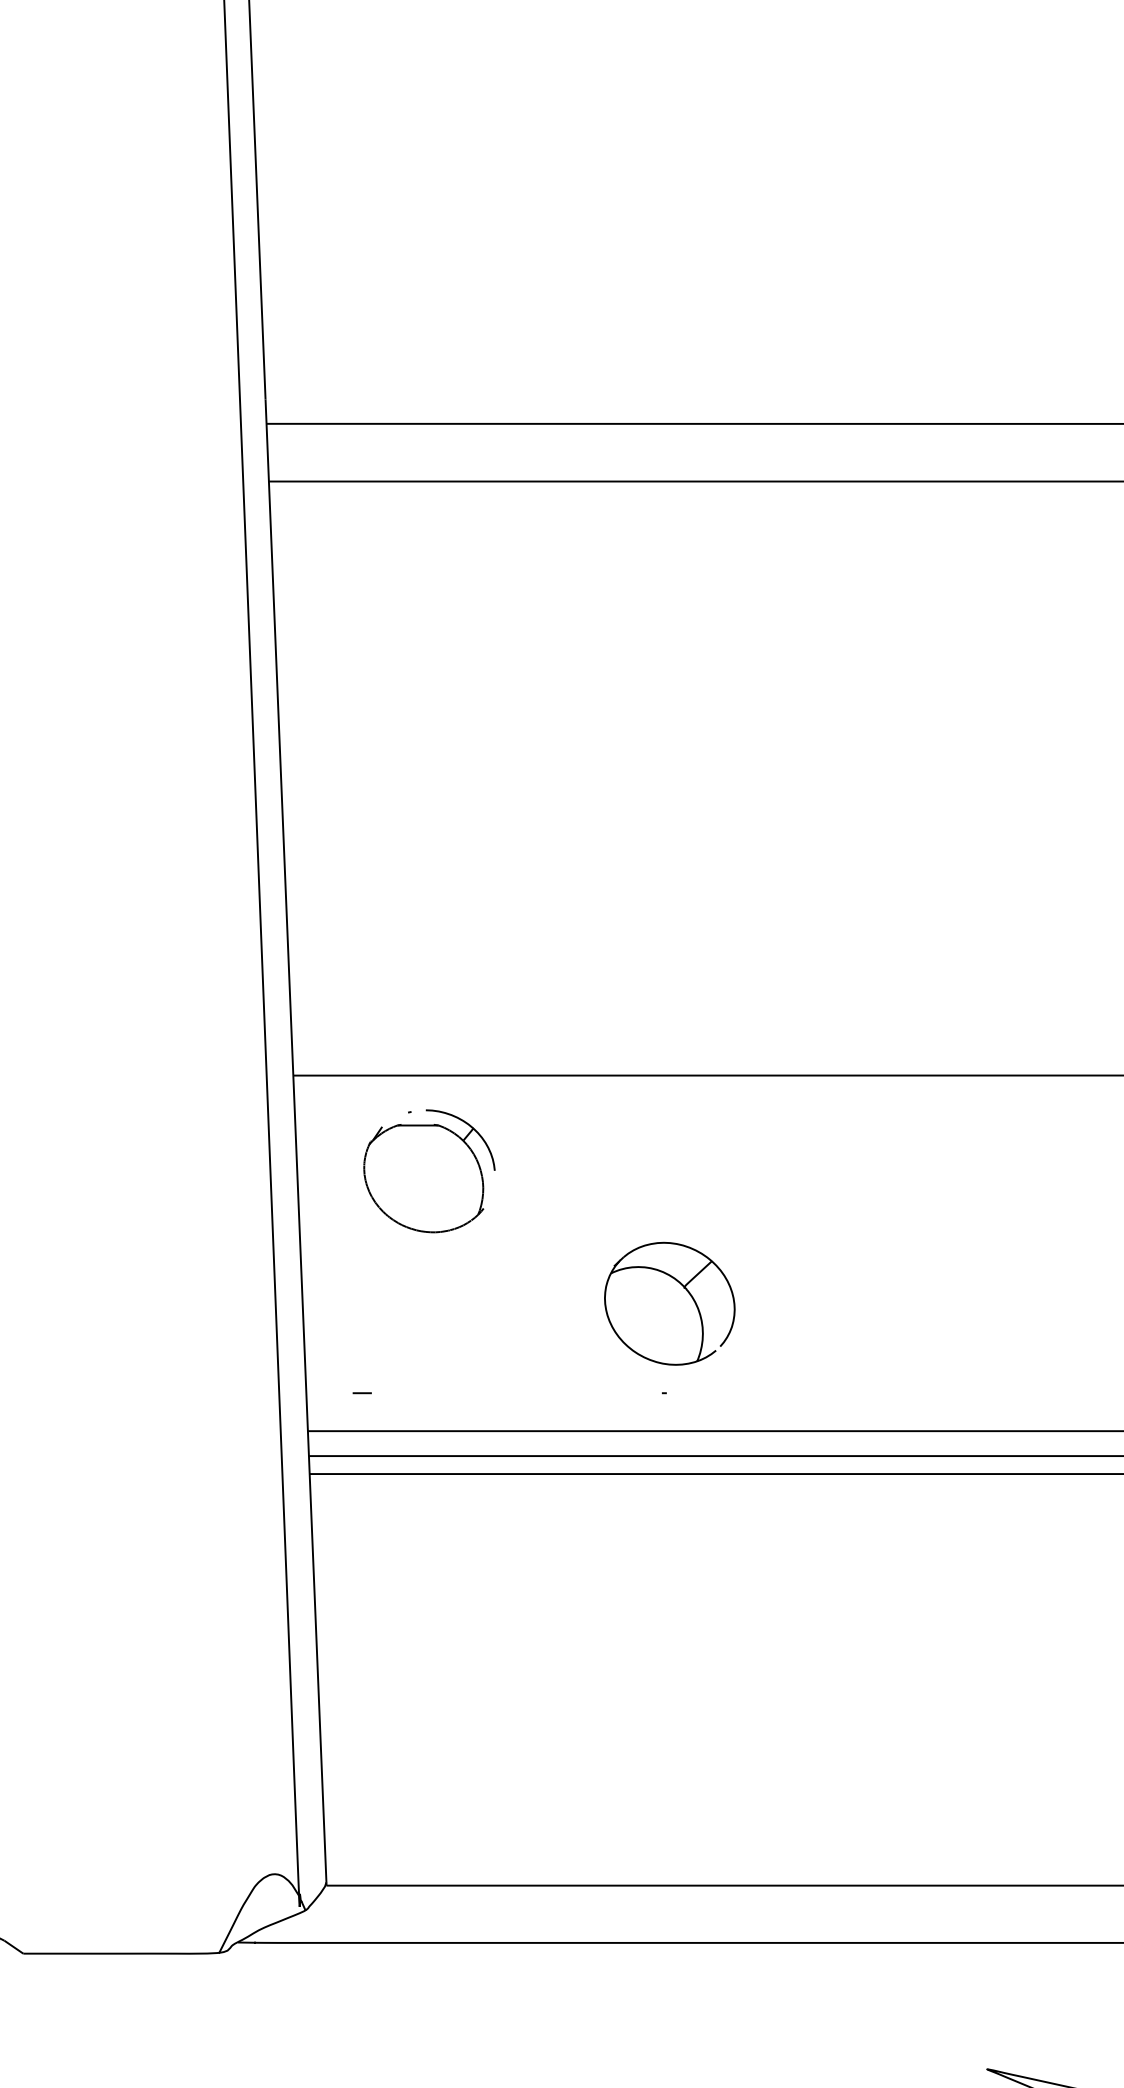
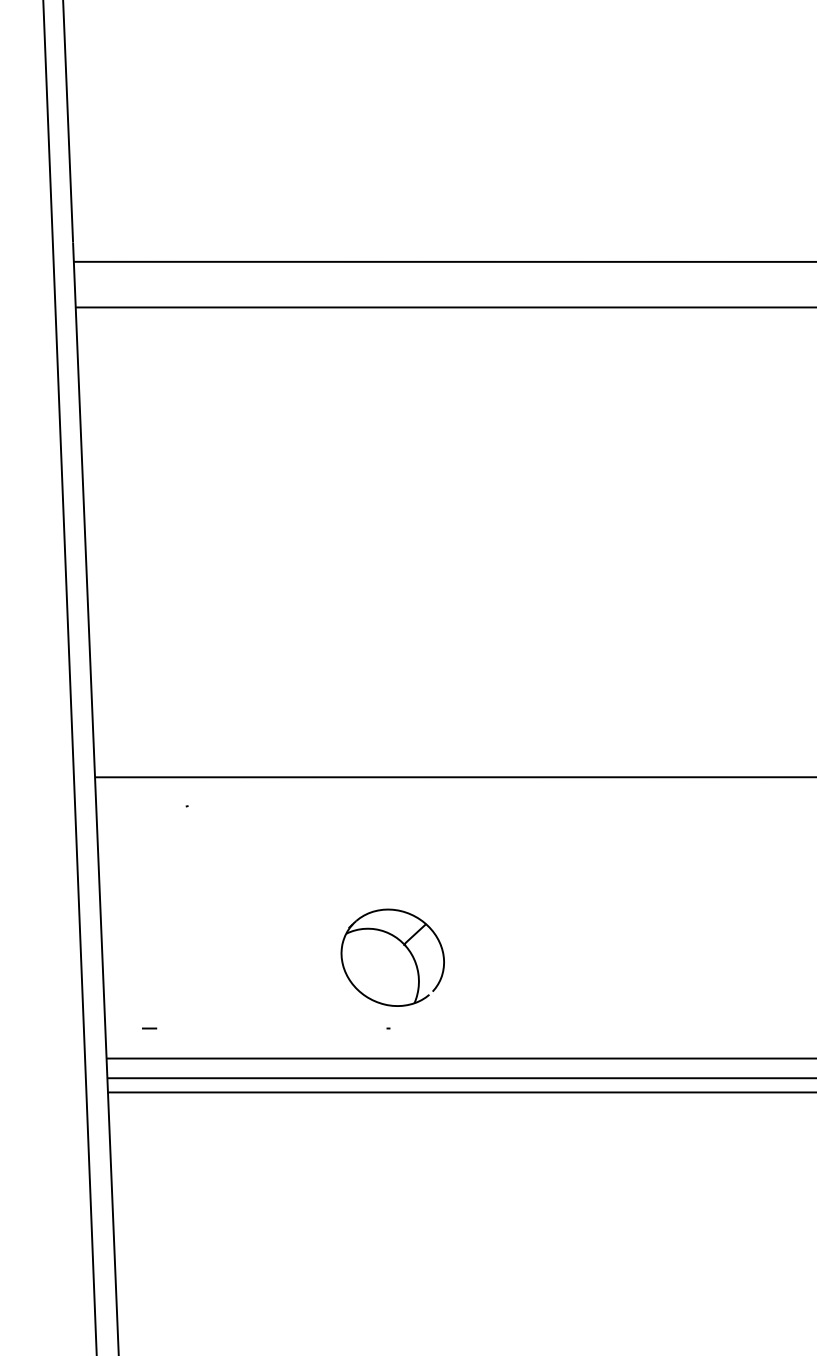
part: (429, 1171) -> (202, 853), removed

